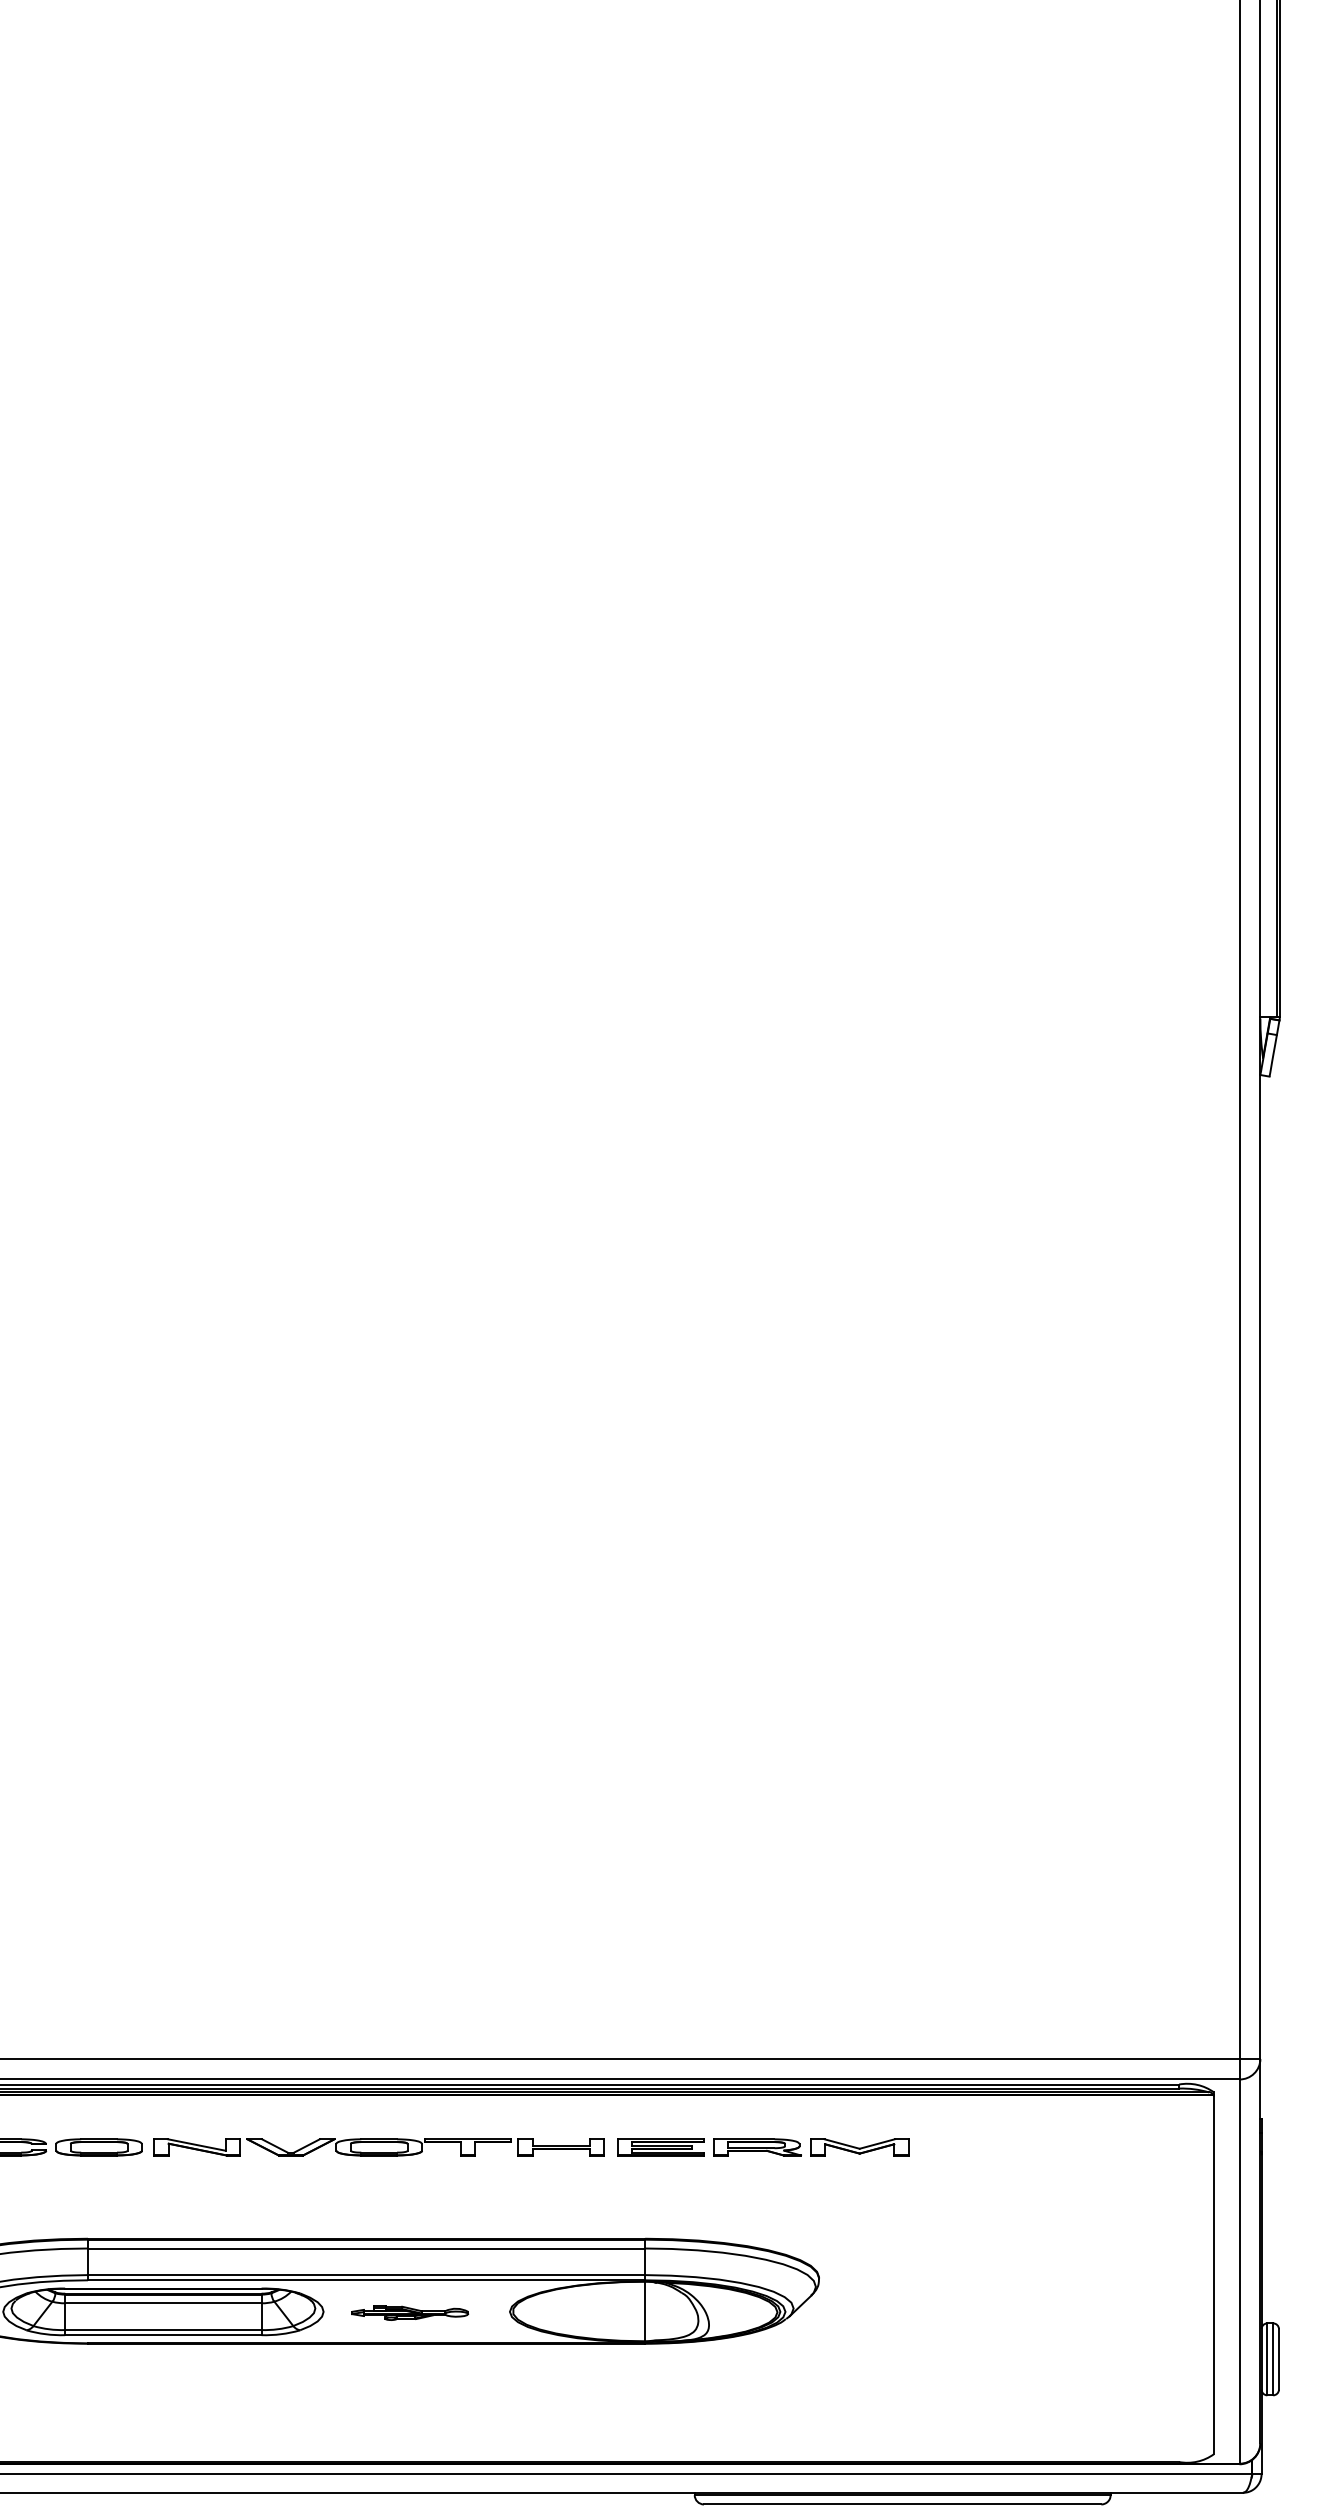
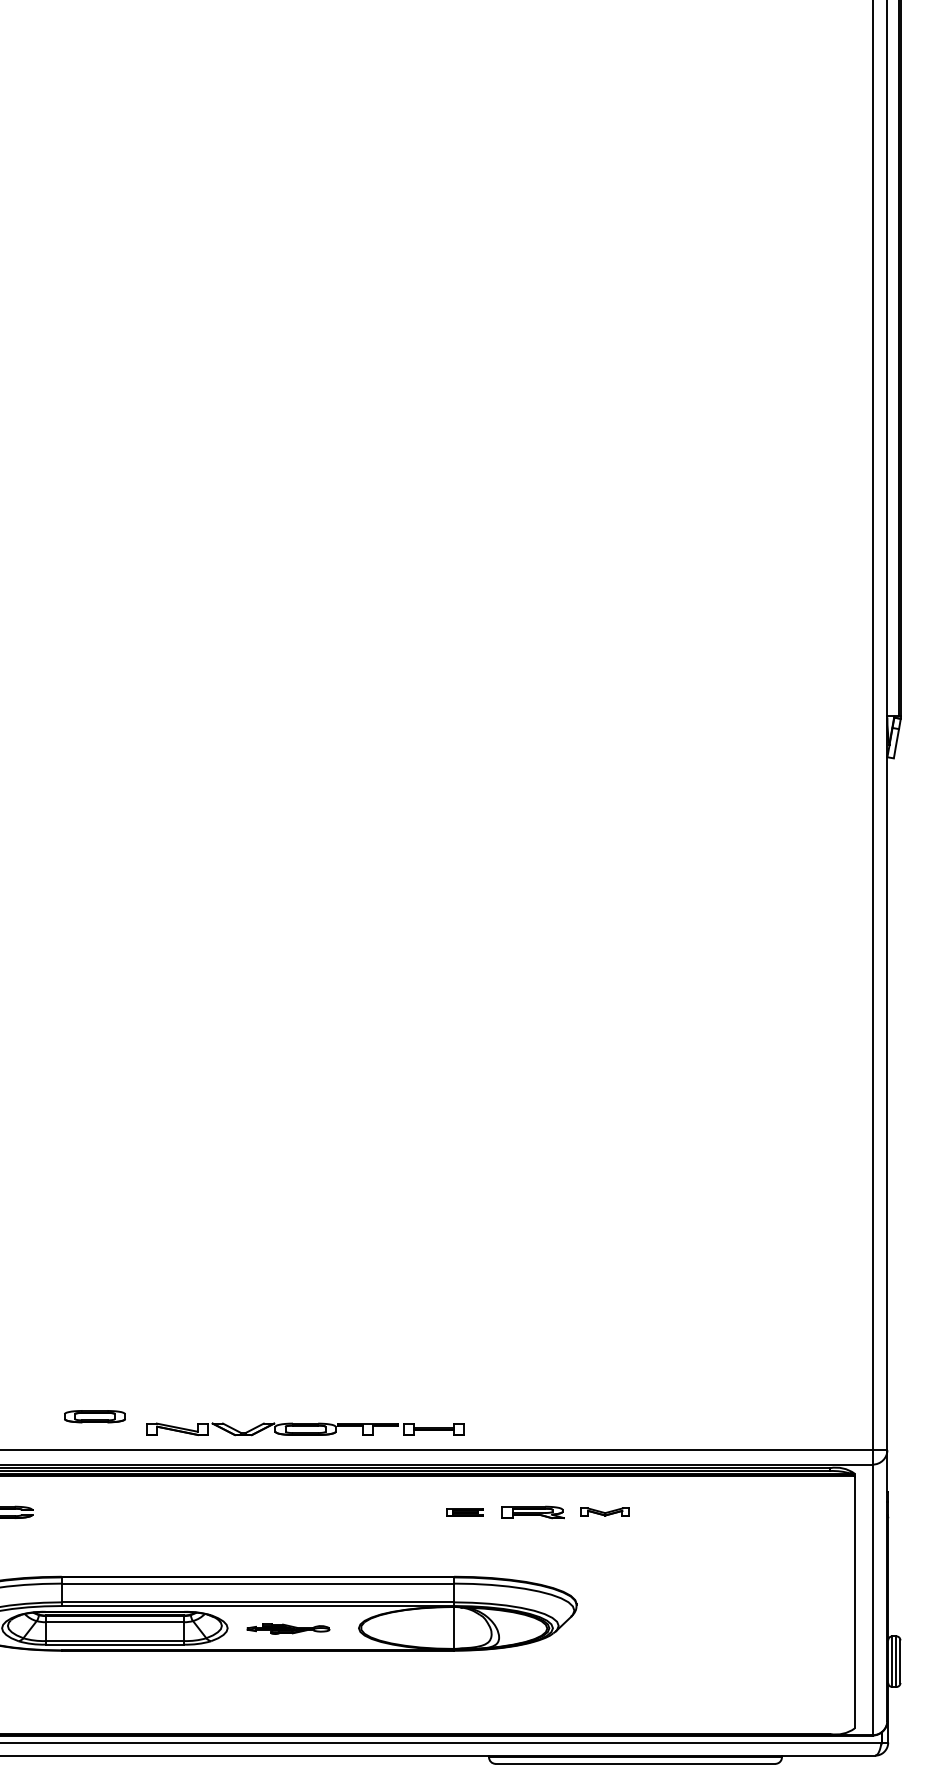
part: (98, 2147) -> (94, 1416), moved
part: (378, 2147) -> (305, 1429), moved
part: (660, 2147) -> (464, 1512), size x0.6
part: (859, 2147) -> (605, 1512), size x0.7

